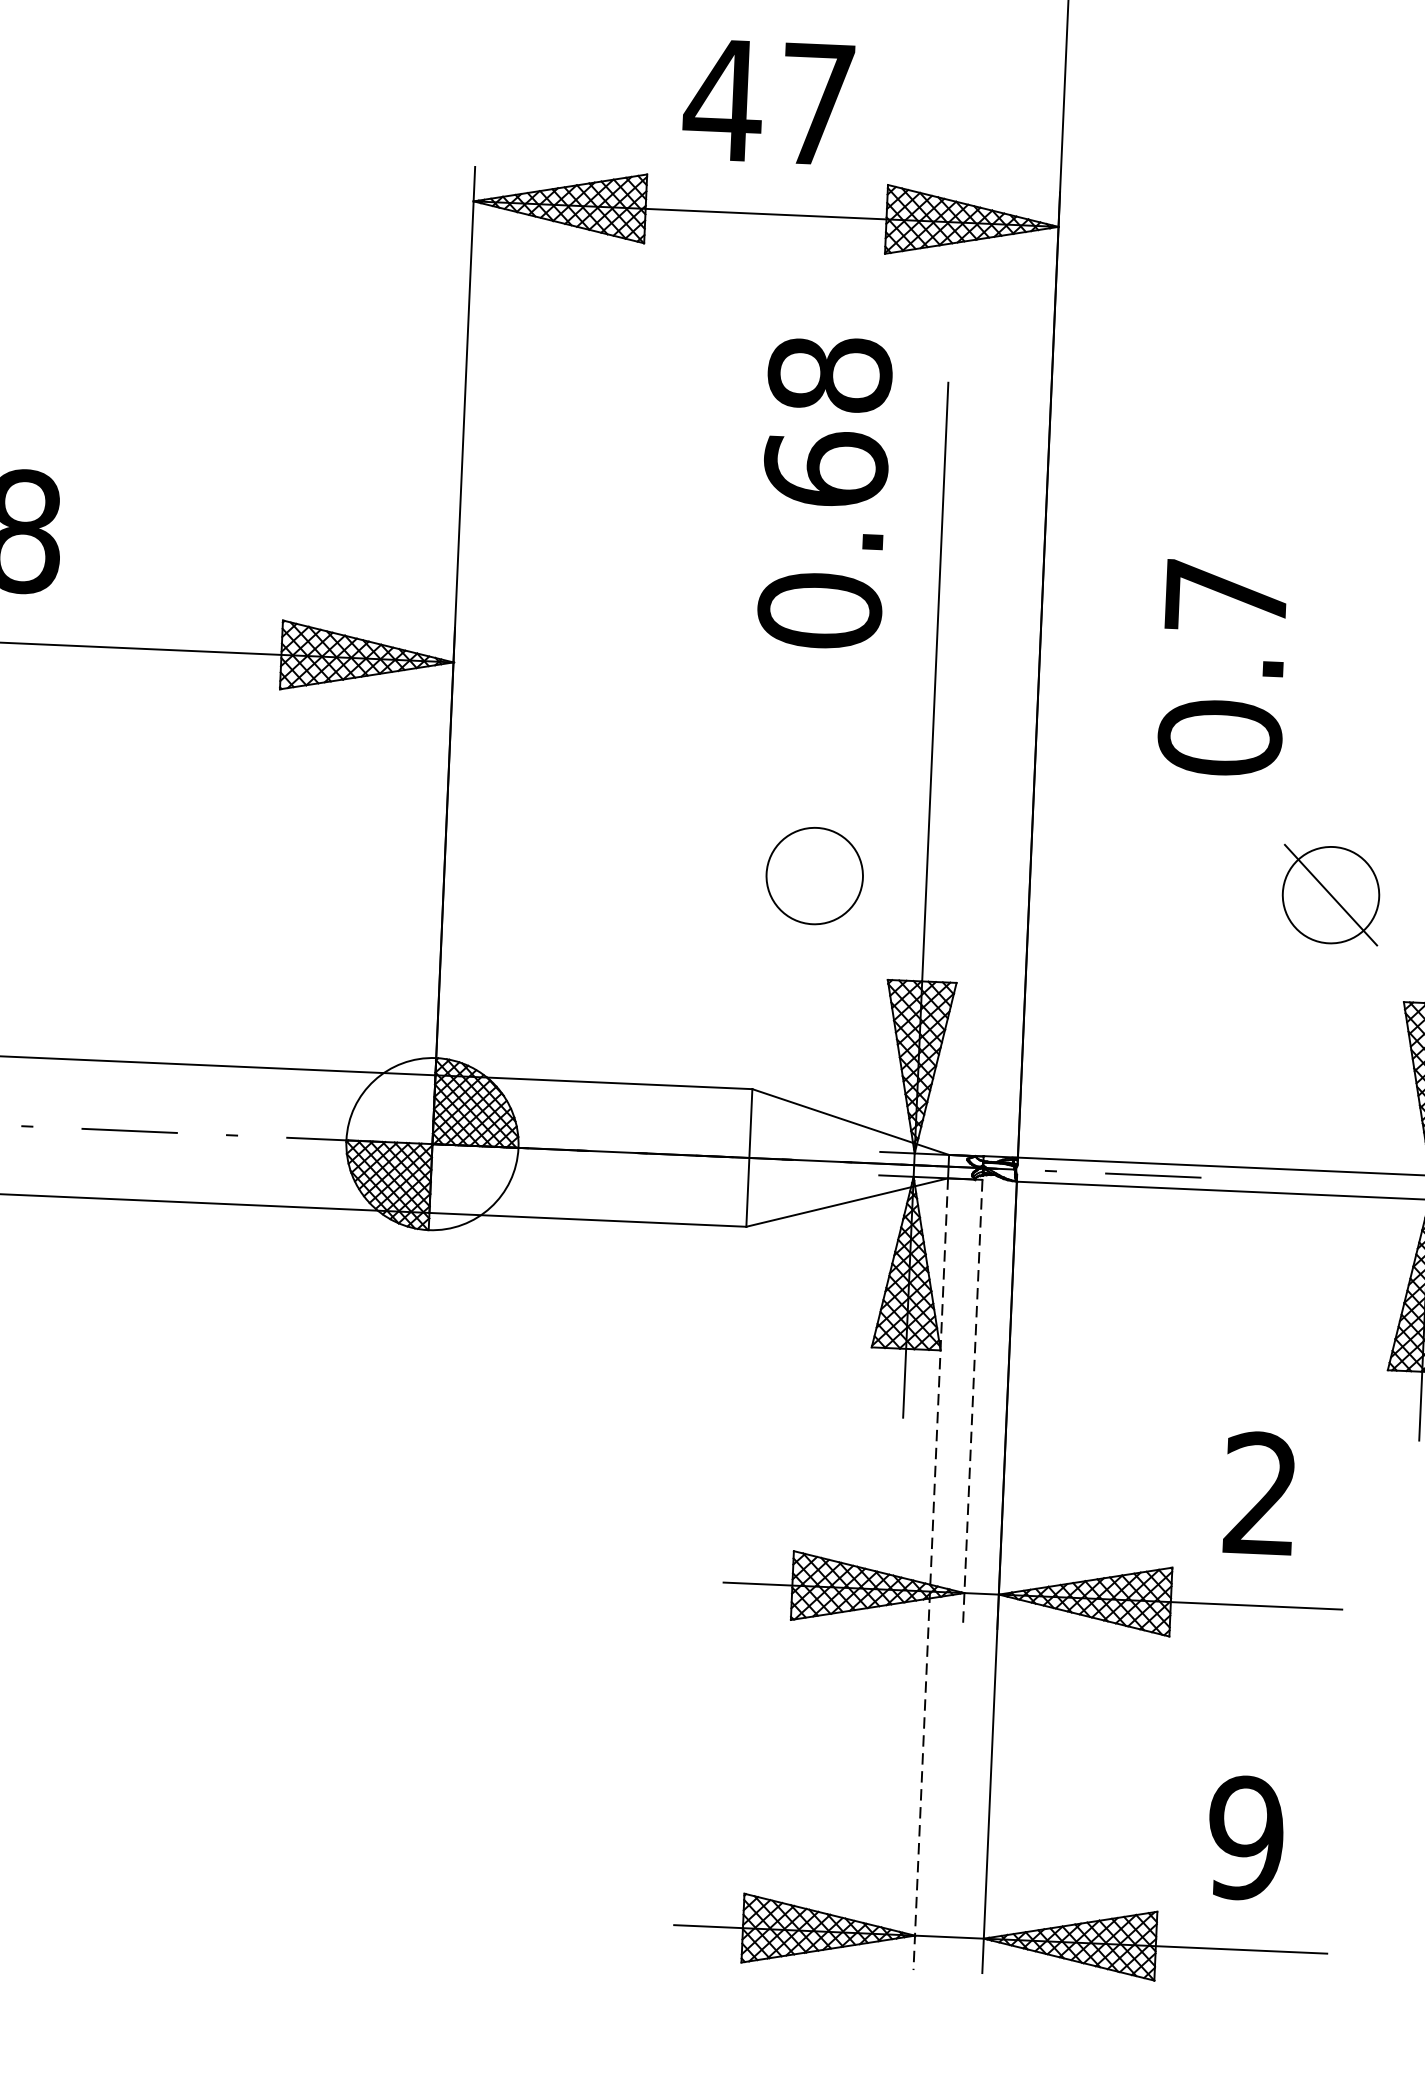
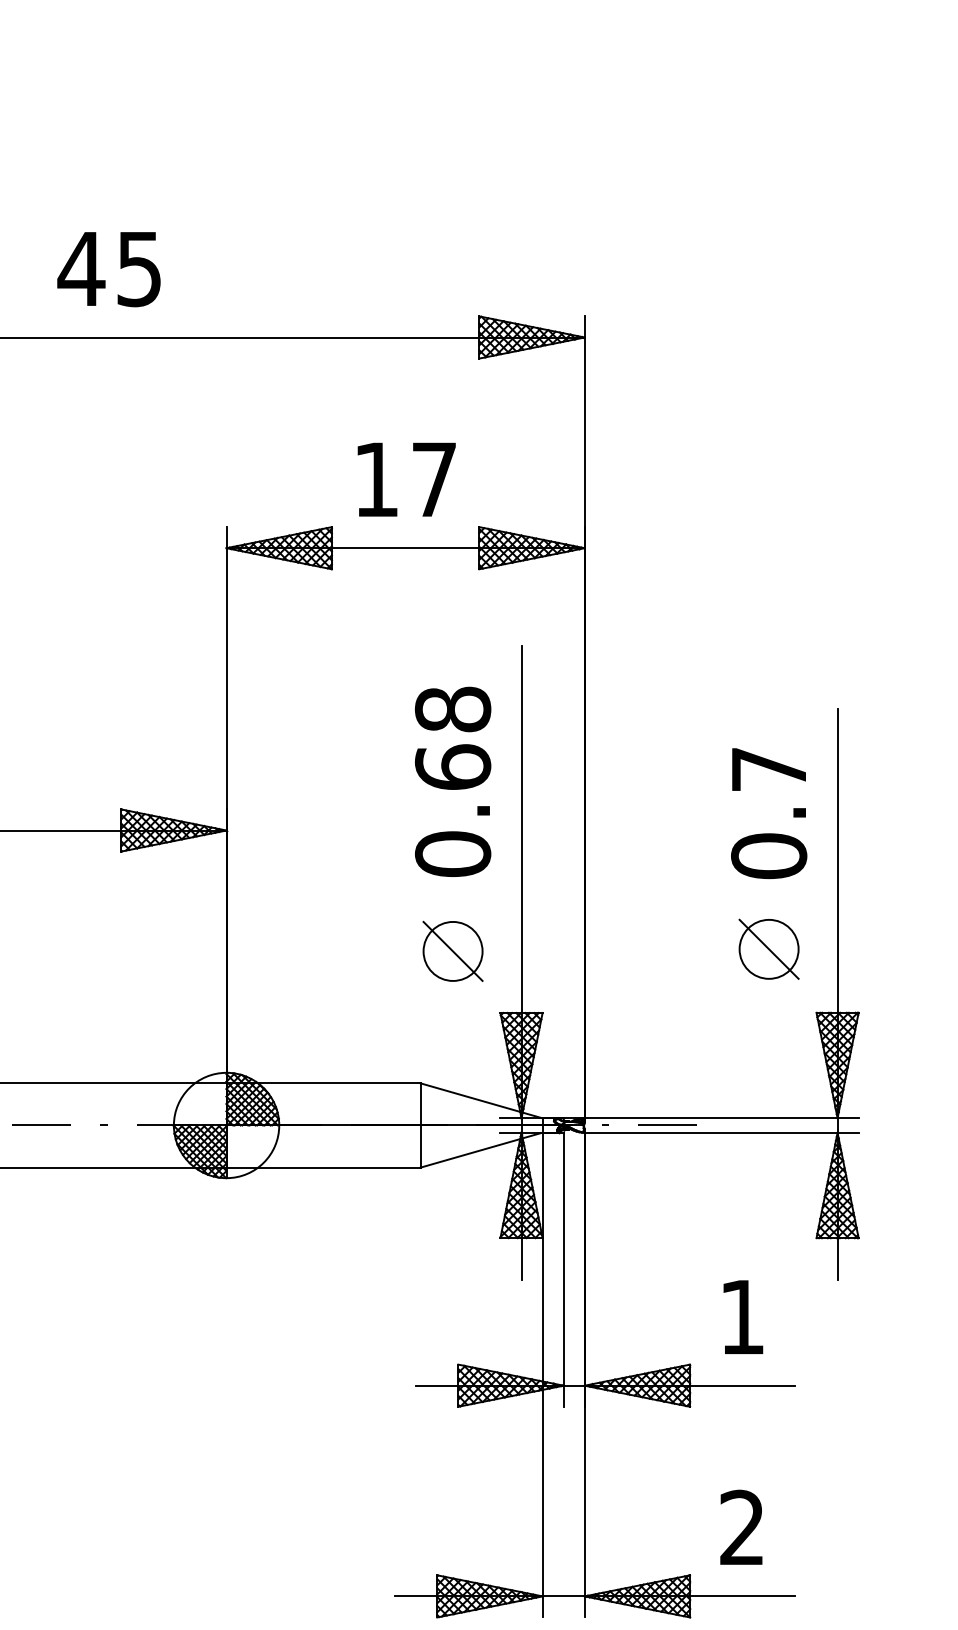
text: (723, 99) -> (376, 479), 47 -> 17
text: (825, 492) -> (453, 781), moved
text: (1223, 668) -> (769, 813), moved
line: (813, 874) -> (452, 950), added
line: (972, 1403) -> (563, 1269), dashed -> solid
text: (1259, 1492) -> (741, 1316), 2 -> 1
line: (930, 1574) -> (542, 1375), dashed -> solid
text: (1246, 1837) -> (742, 1527), 9 -> 2

